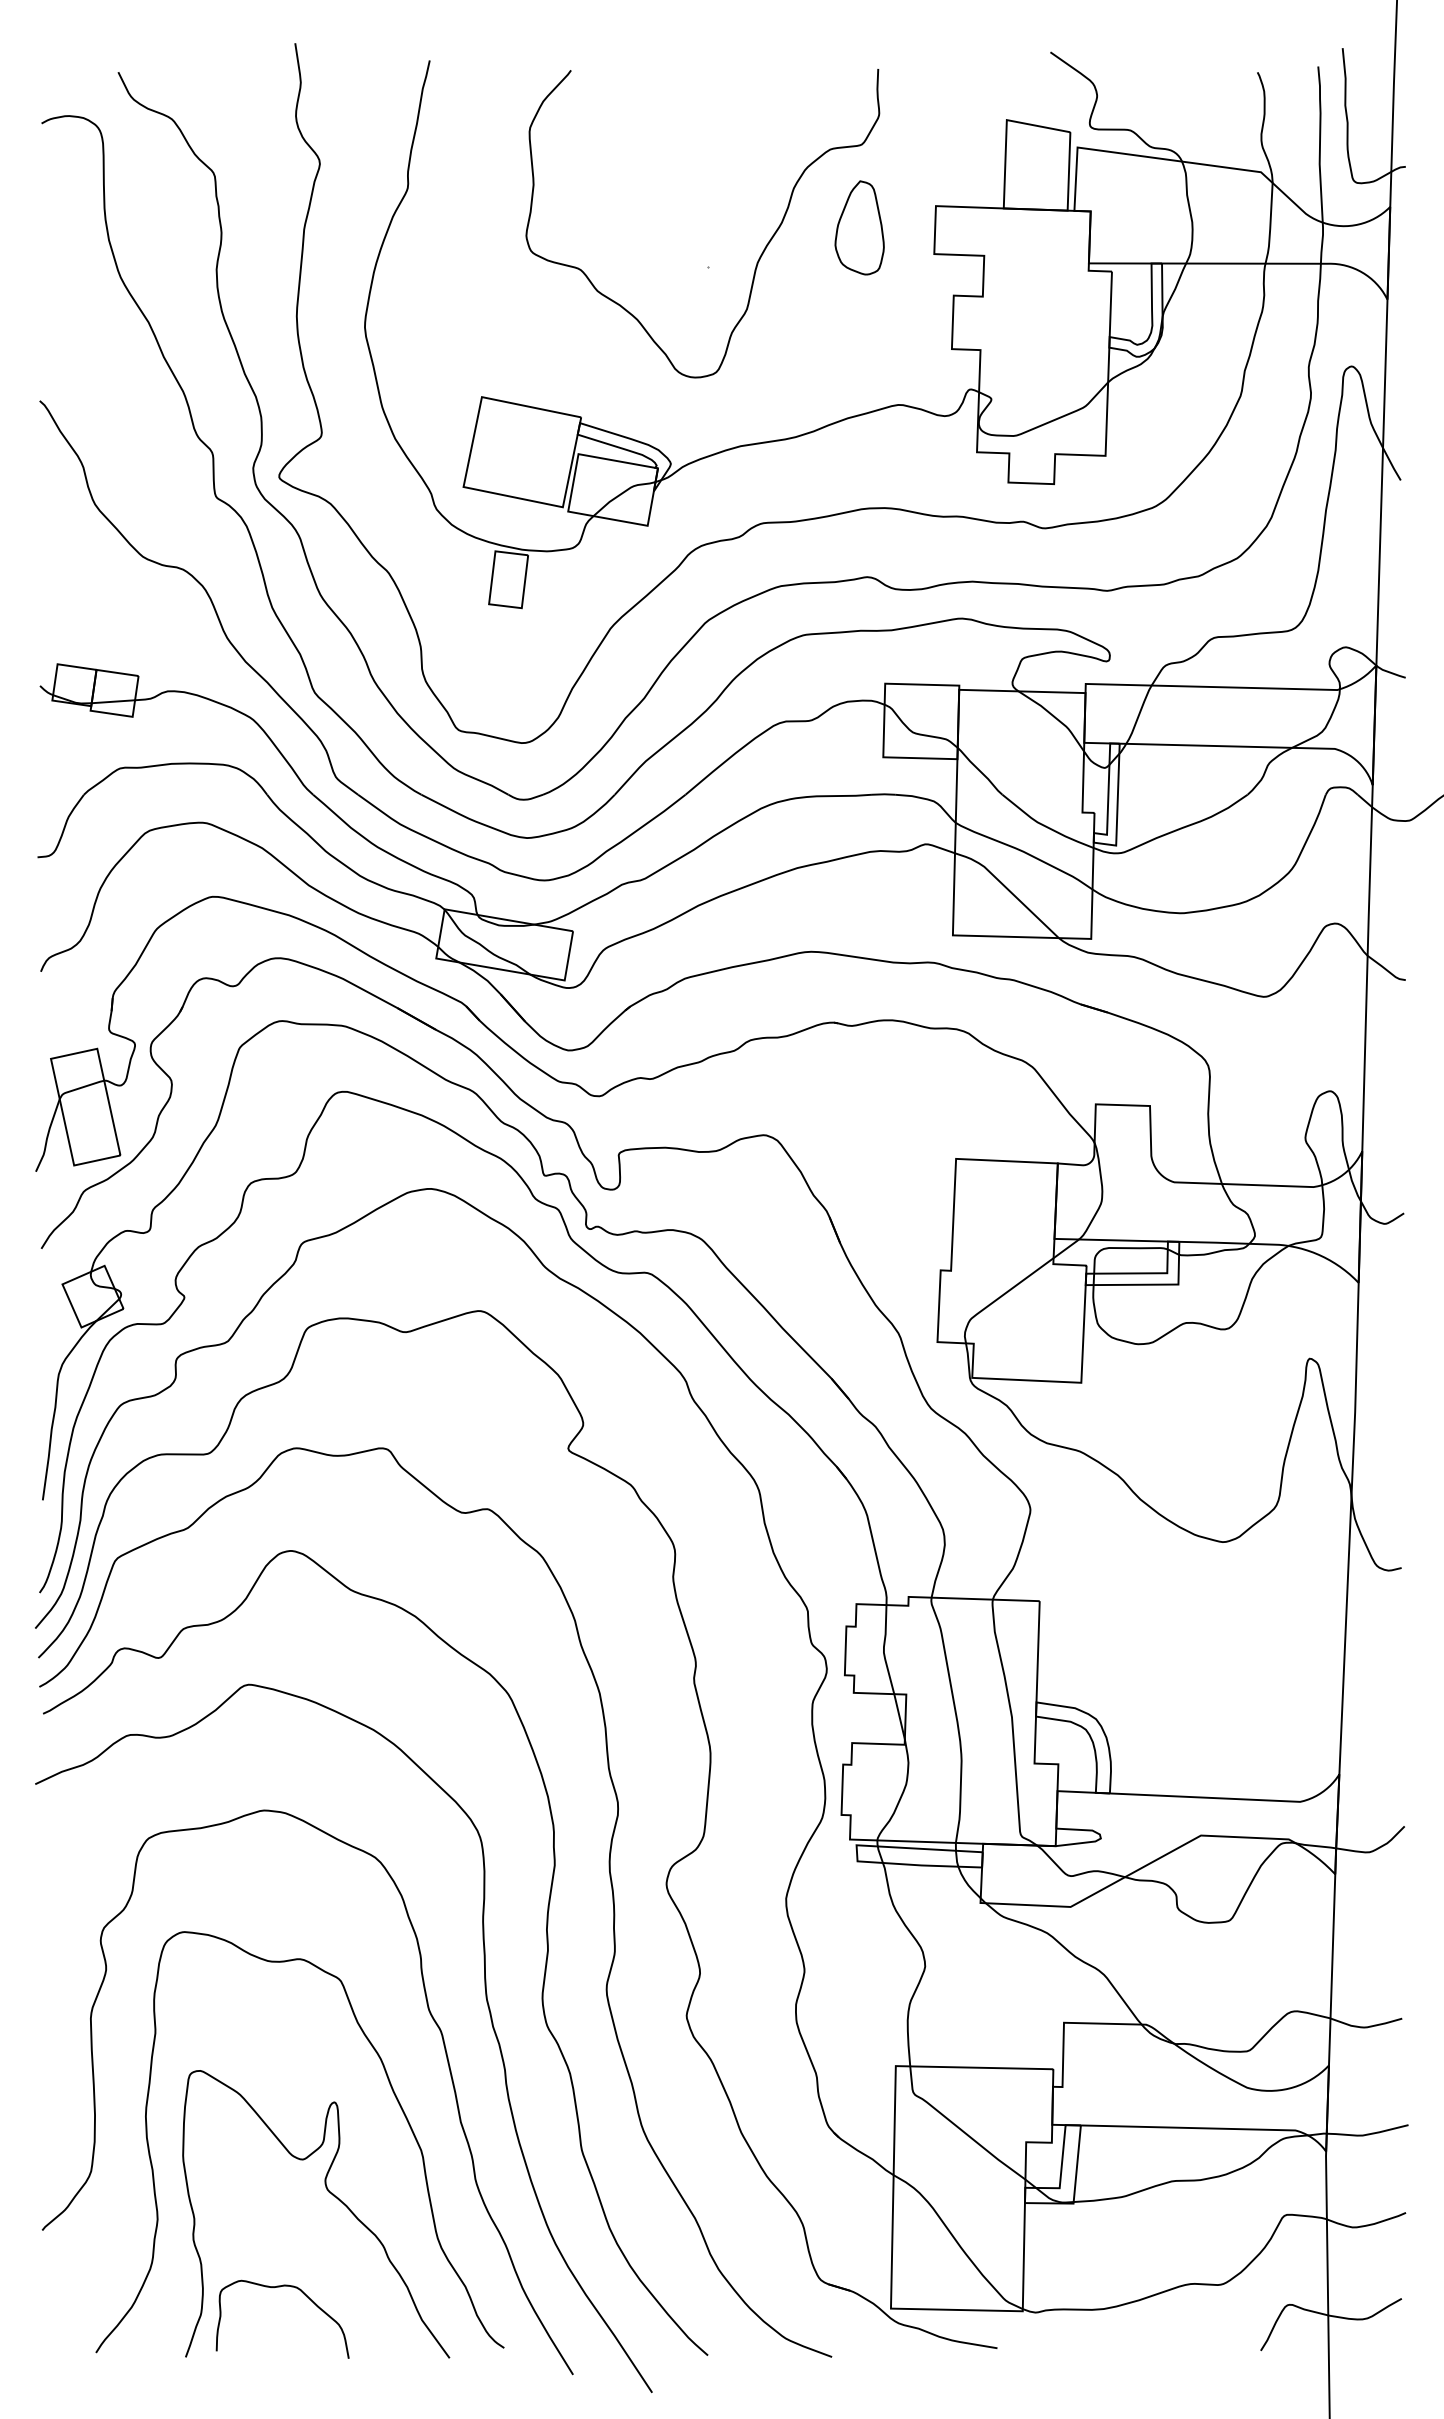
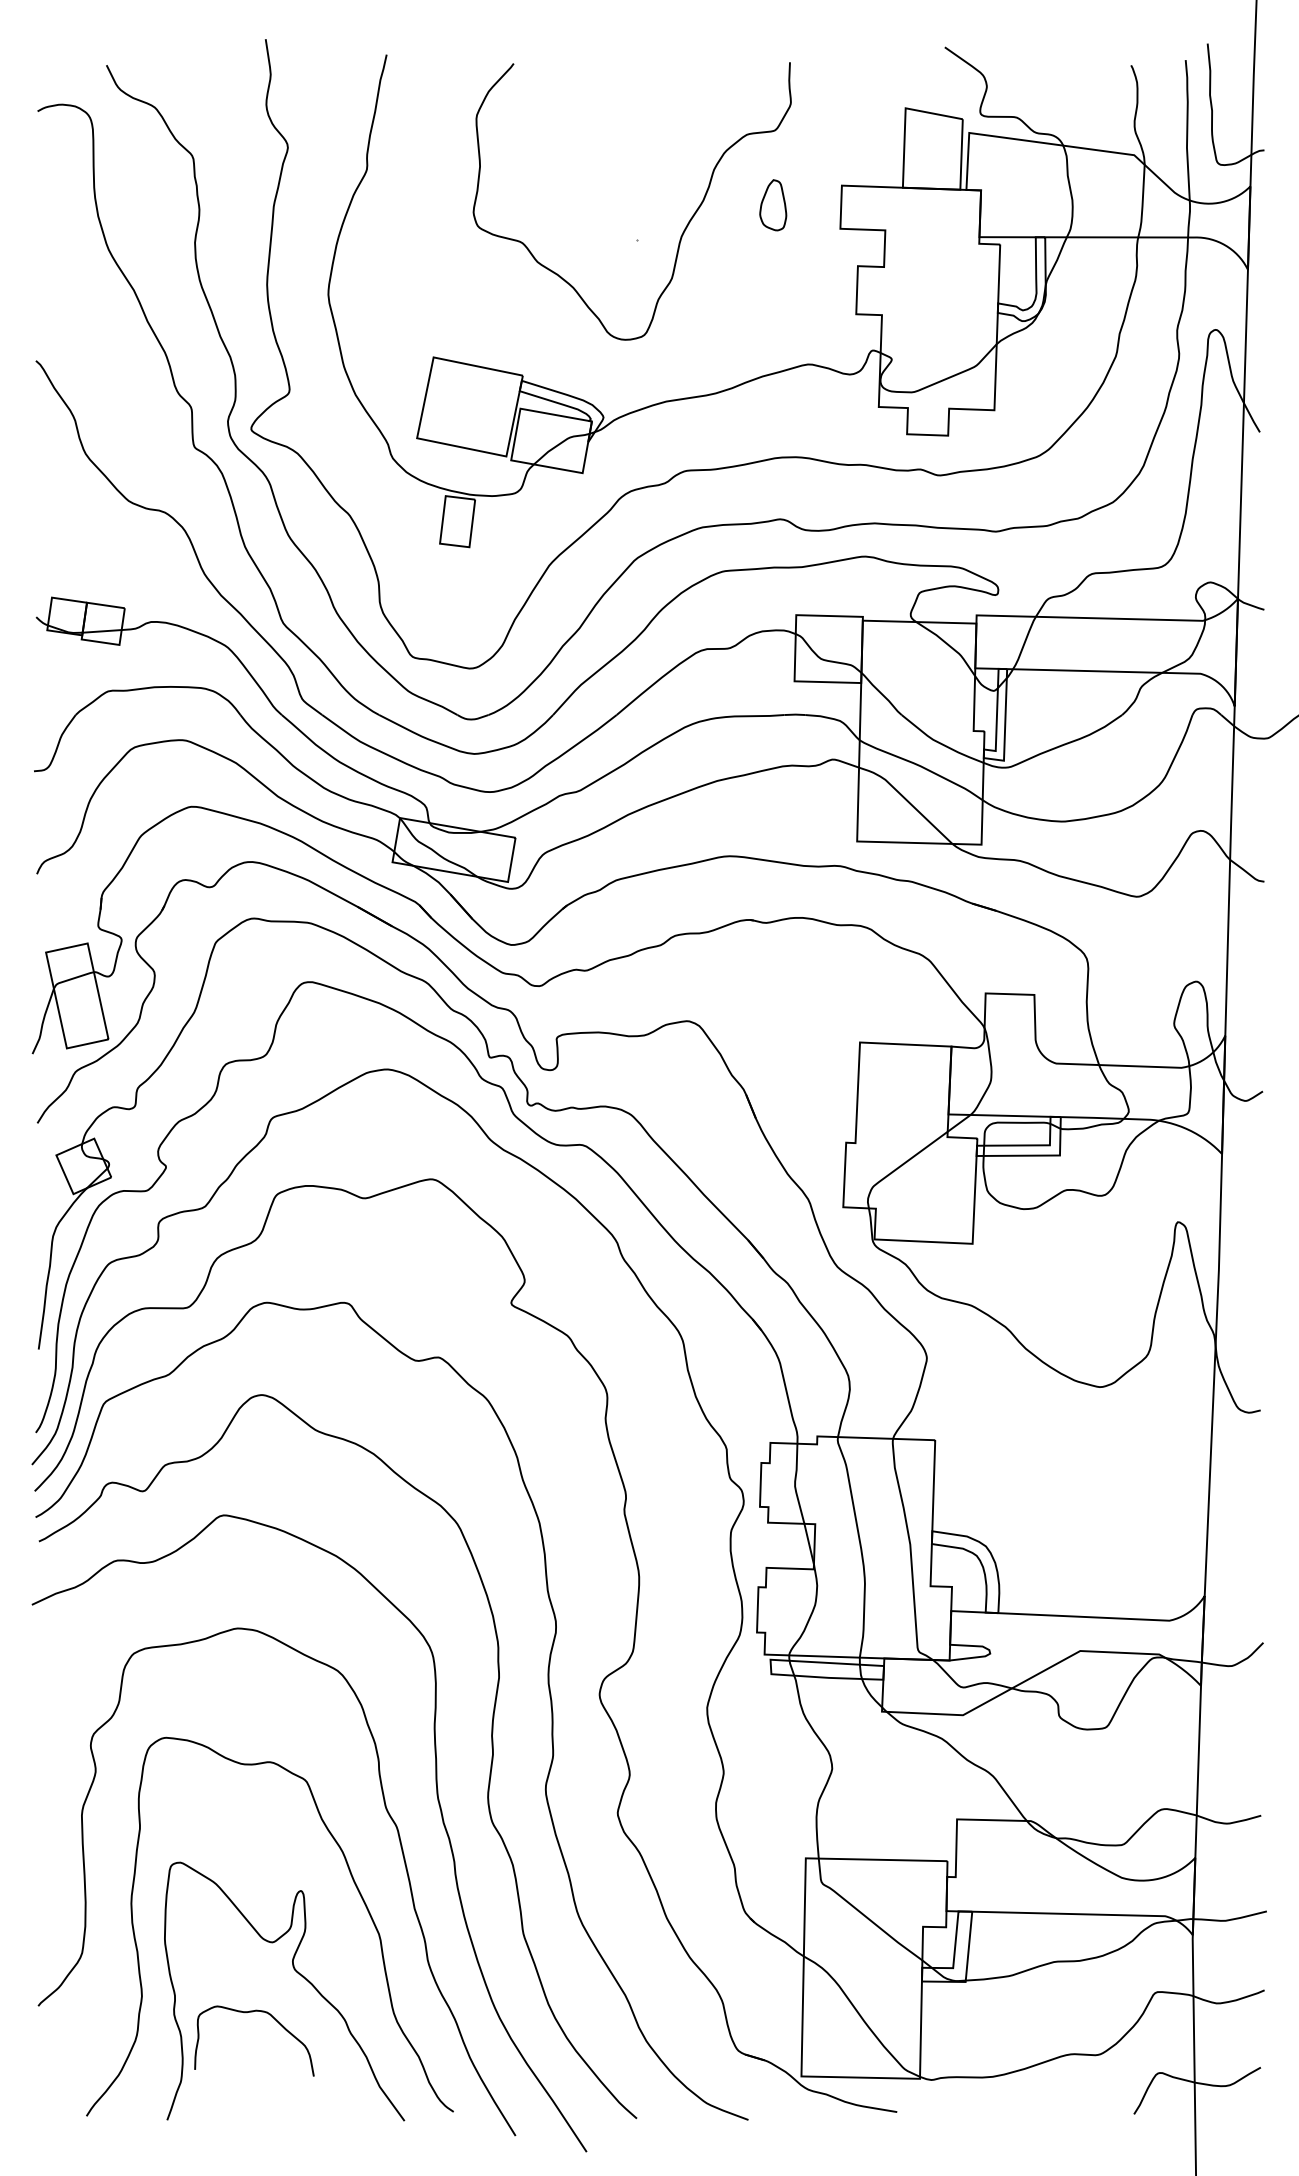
part: (859, 227) -> (773, 204), size x0.6
curve: (280, 2287) -> (252, 2012), moved

